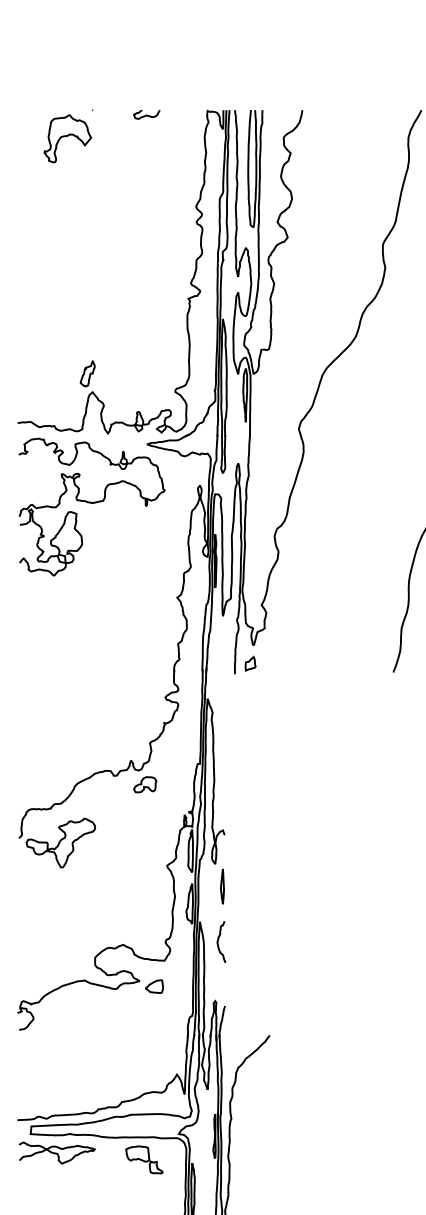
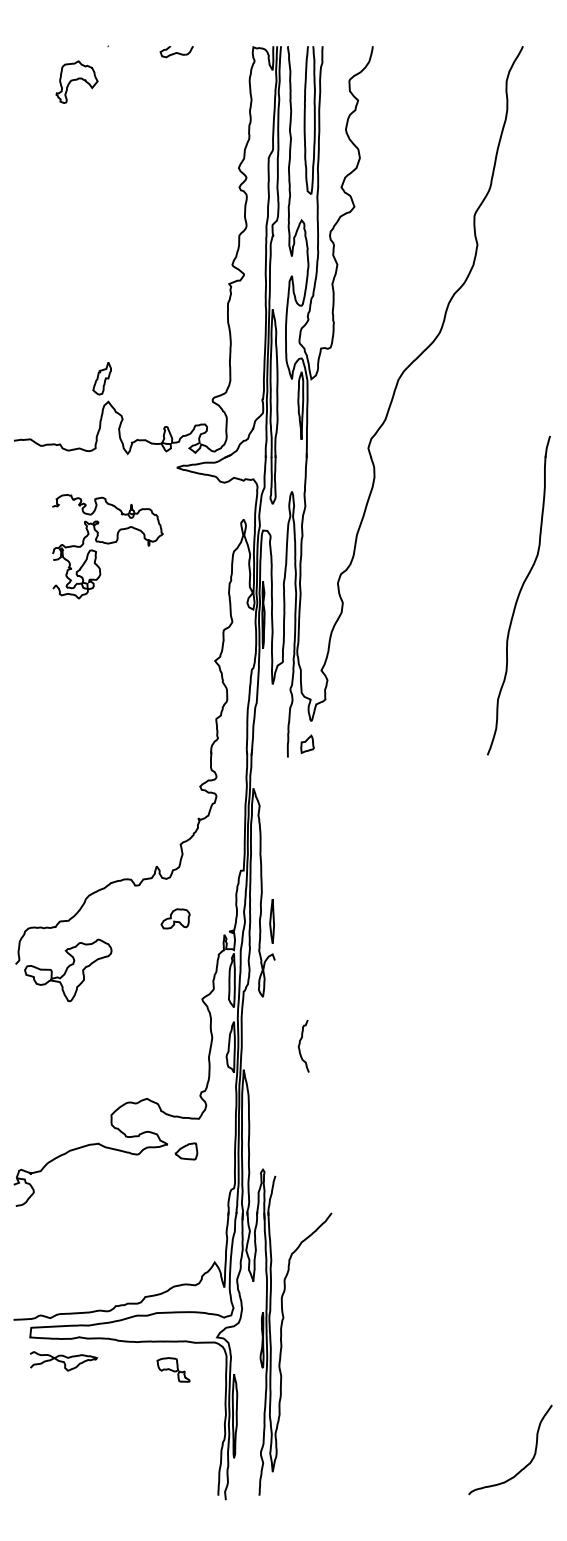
part: (67, 138) -> (76, 81), size x0.7
part: (91, 506) -> (107, 546), size x0.6
part: (145, 784) -> (175, 918), moved
part: (221, 886) -> (271, 921), moved
curve: (218, 940) -> (300, 1044), moved
part: (57, 1153) -> (63, 1361), size x0.7
part: (144, 1159) -> (173, 1369), size x0.7

